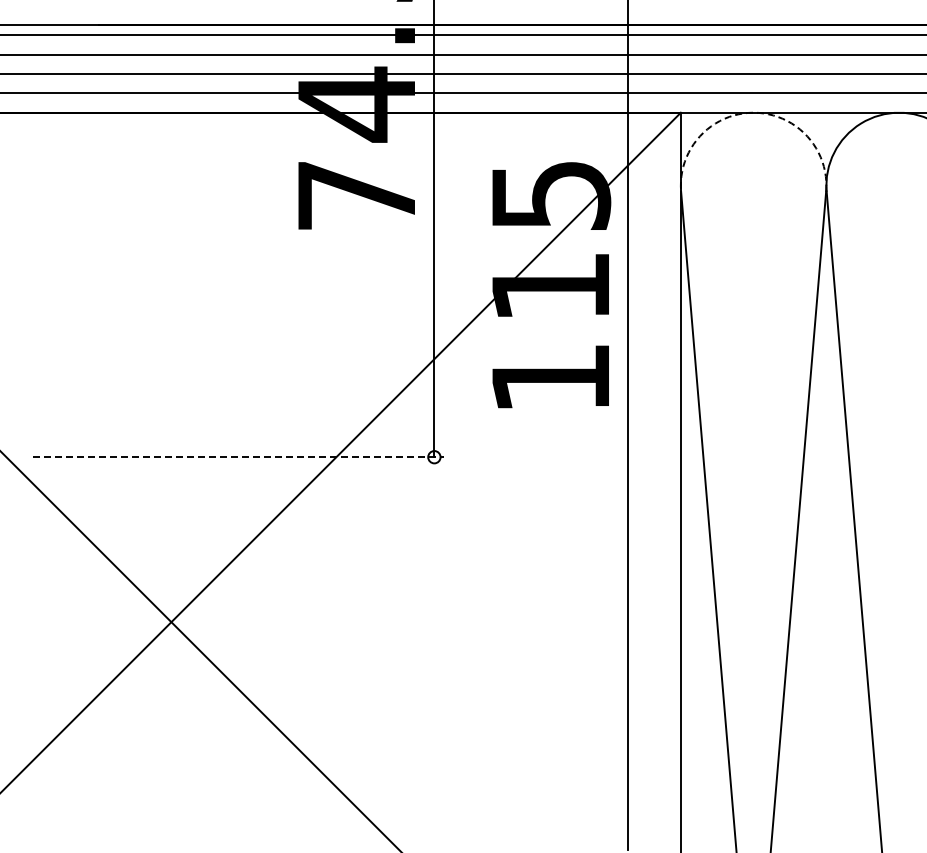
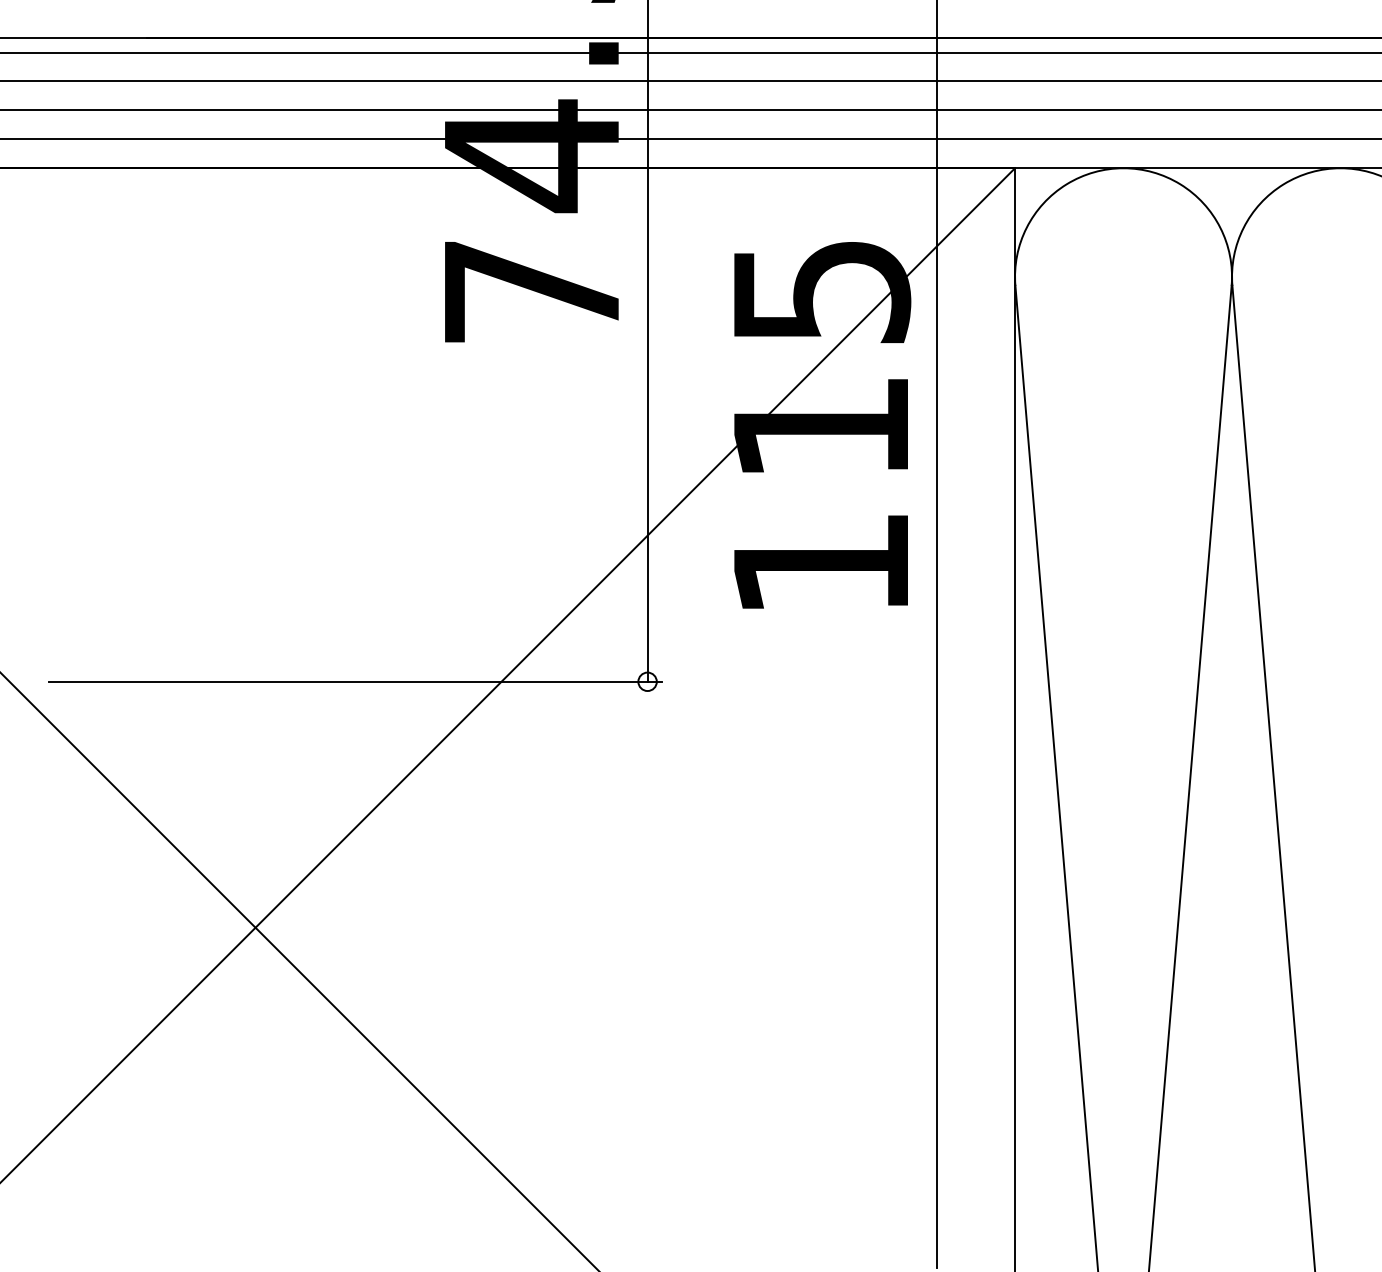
arc: (753, 112) -> (1123, 167), dashed -> solid
line: (238, 457) -> (355, 682), dashed -> solid

